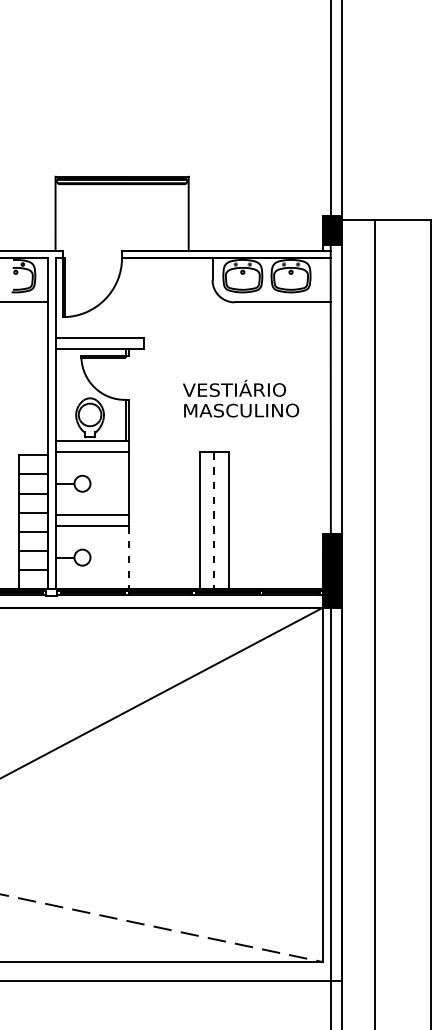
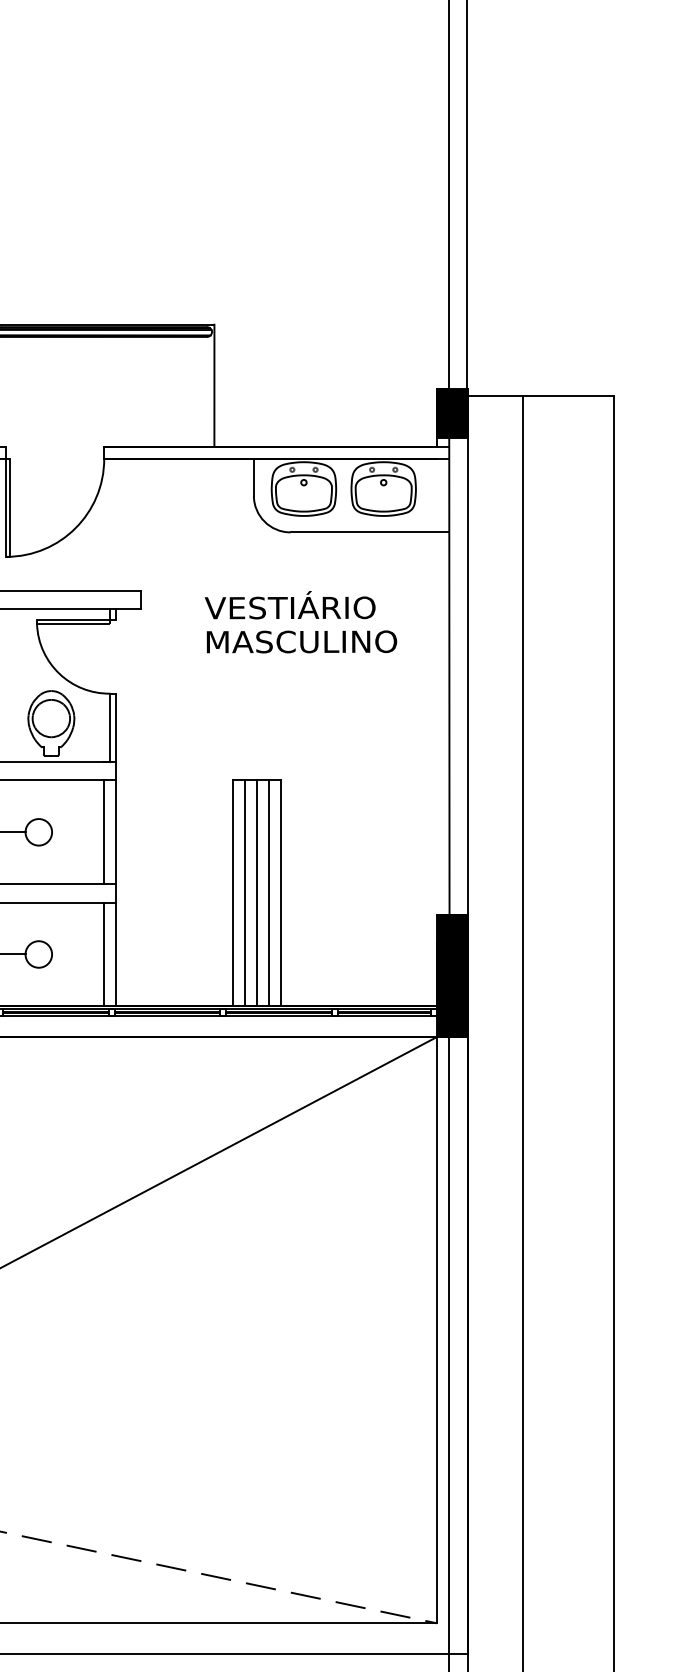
text: (241, 398) -> (301, 621), moved
line: (122, 483) -> (104, 831), added
line: (207, 520) -> (245, 893), added
line: (221, 520) -> (268, 893), added
line: (214, 521) -> (257, 894), dashed -> solid
line: (122, 557) -> (104, 954), added
line: (129, 558) -> (116, 955), dashed -> solid

